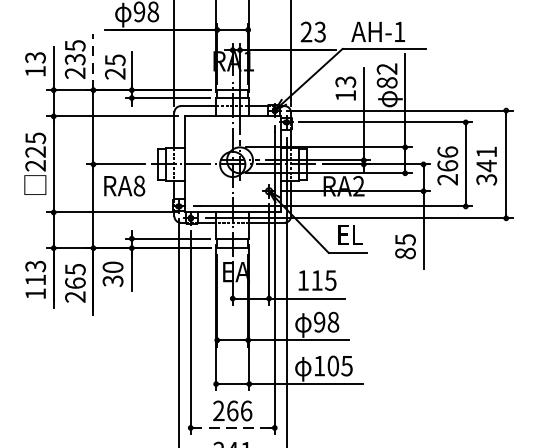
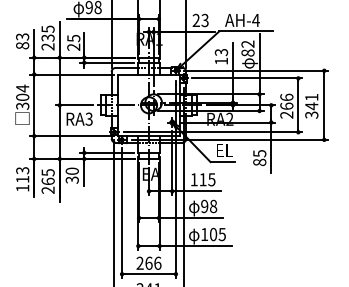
text: (398, 32) -> (255, 20), AH-1 -> AH-4
line: (93, 61) -> (59, 39), dashed -> solid
text: (35, 71) -> (22, 45), 13 -> 83
text: (35, 150) -> (22, 96), 225 -> 304
text: (138, 184) -> (88, 118), RA8 -> RA3
line: (233, 428) -> (149, 274), dashed -> solid

